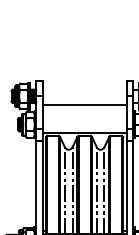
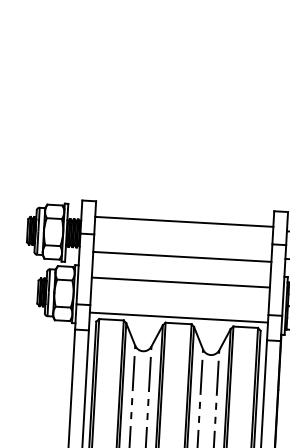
line: (84, 88) -> (183, 222), added
line: (84, 116) -> (180, 282), added

